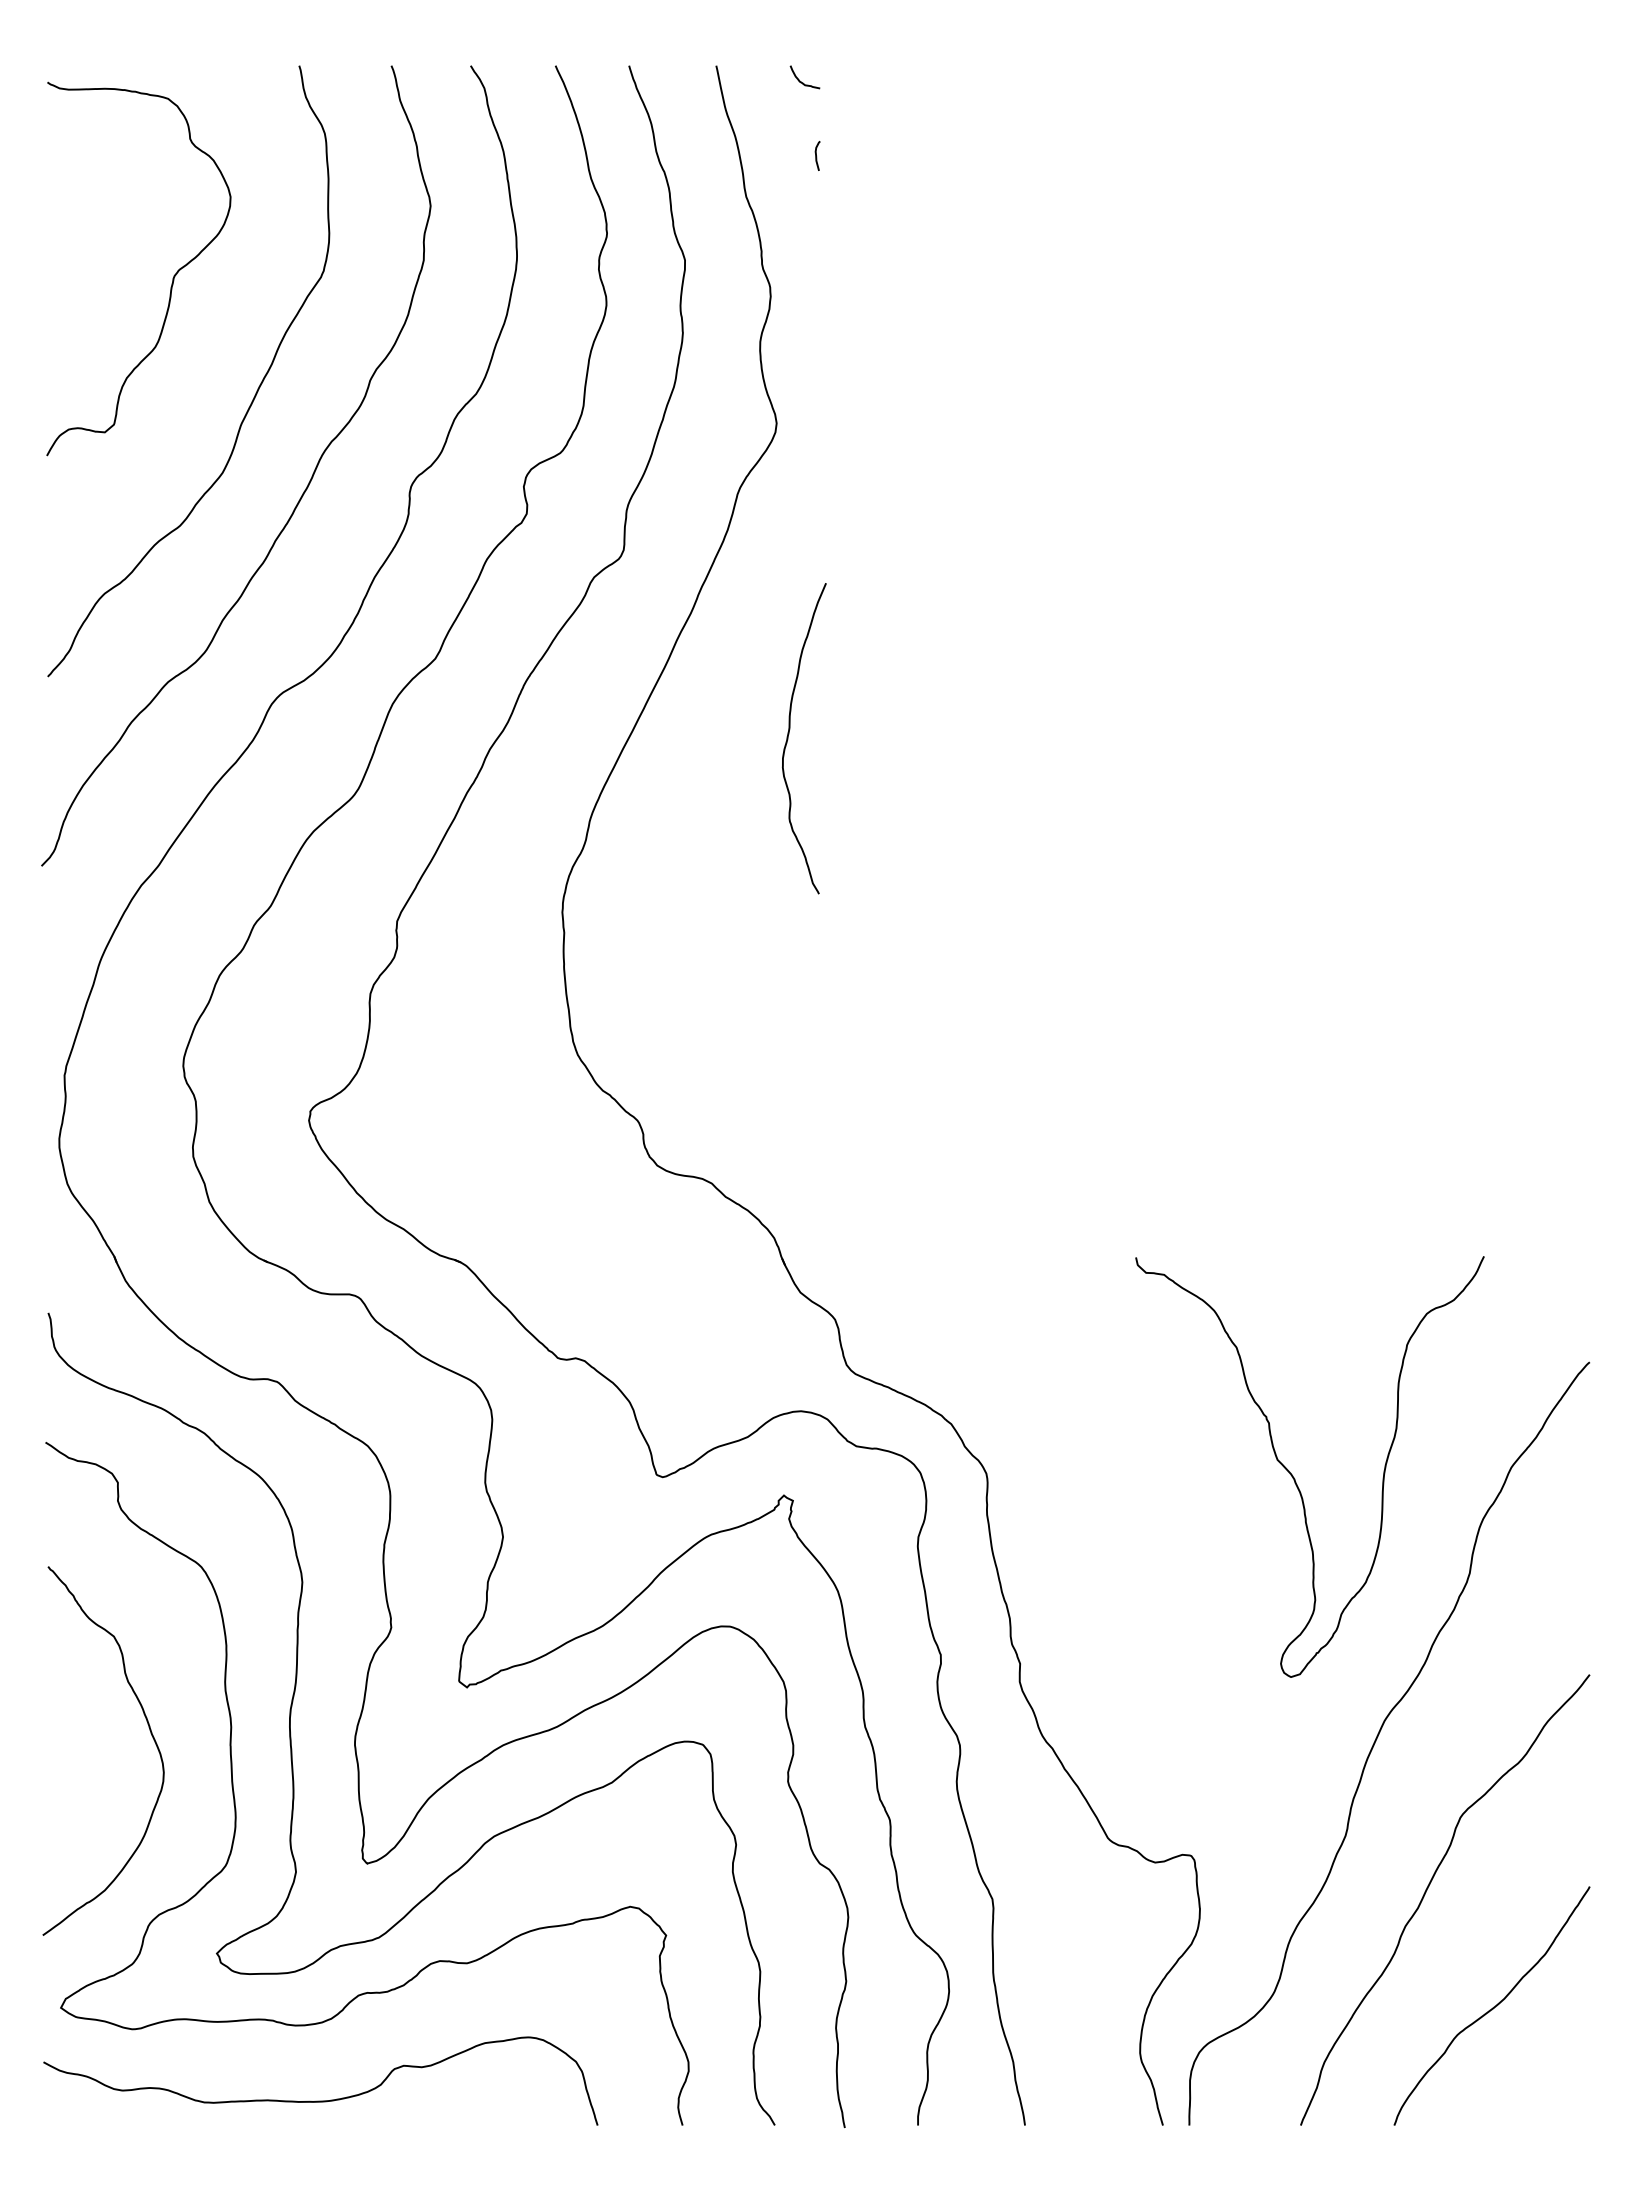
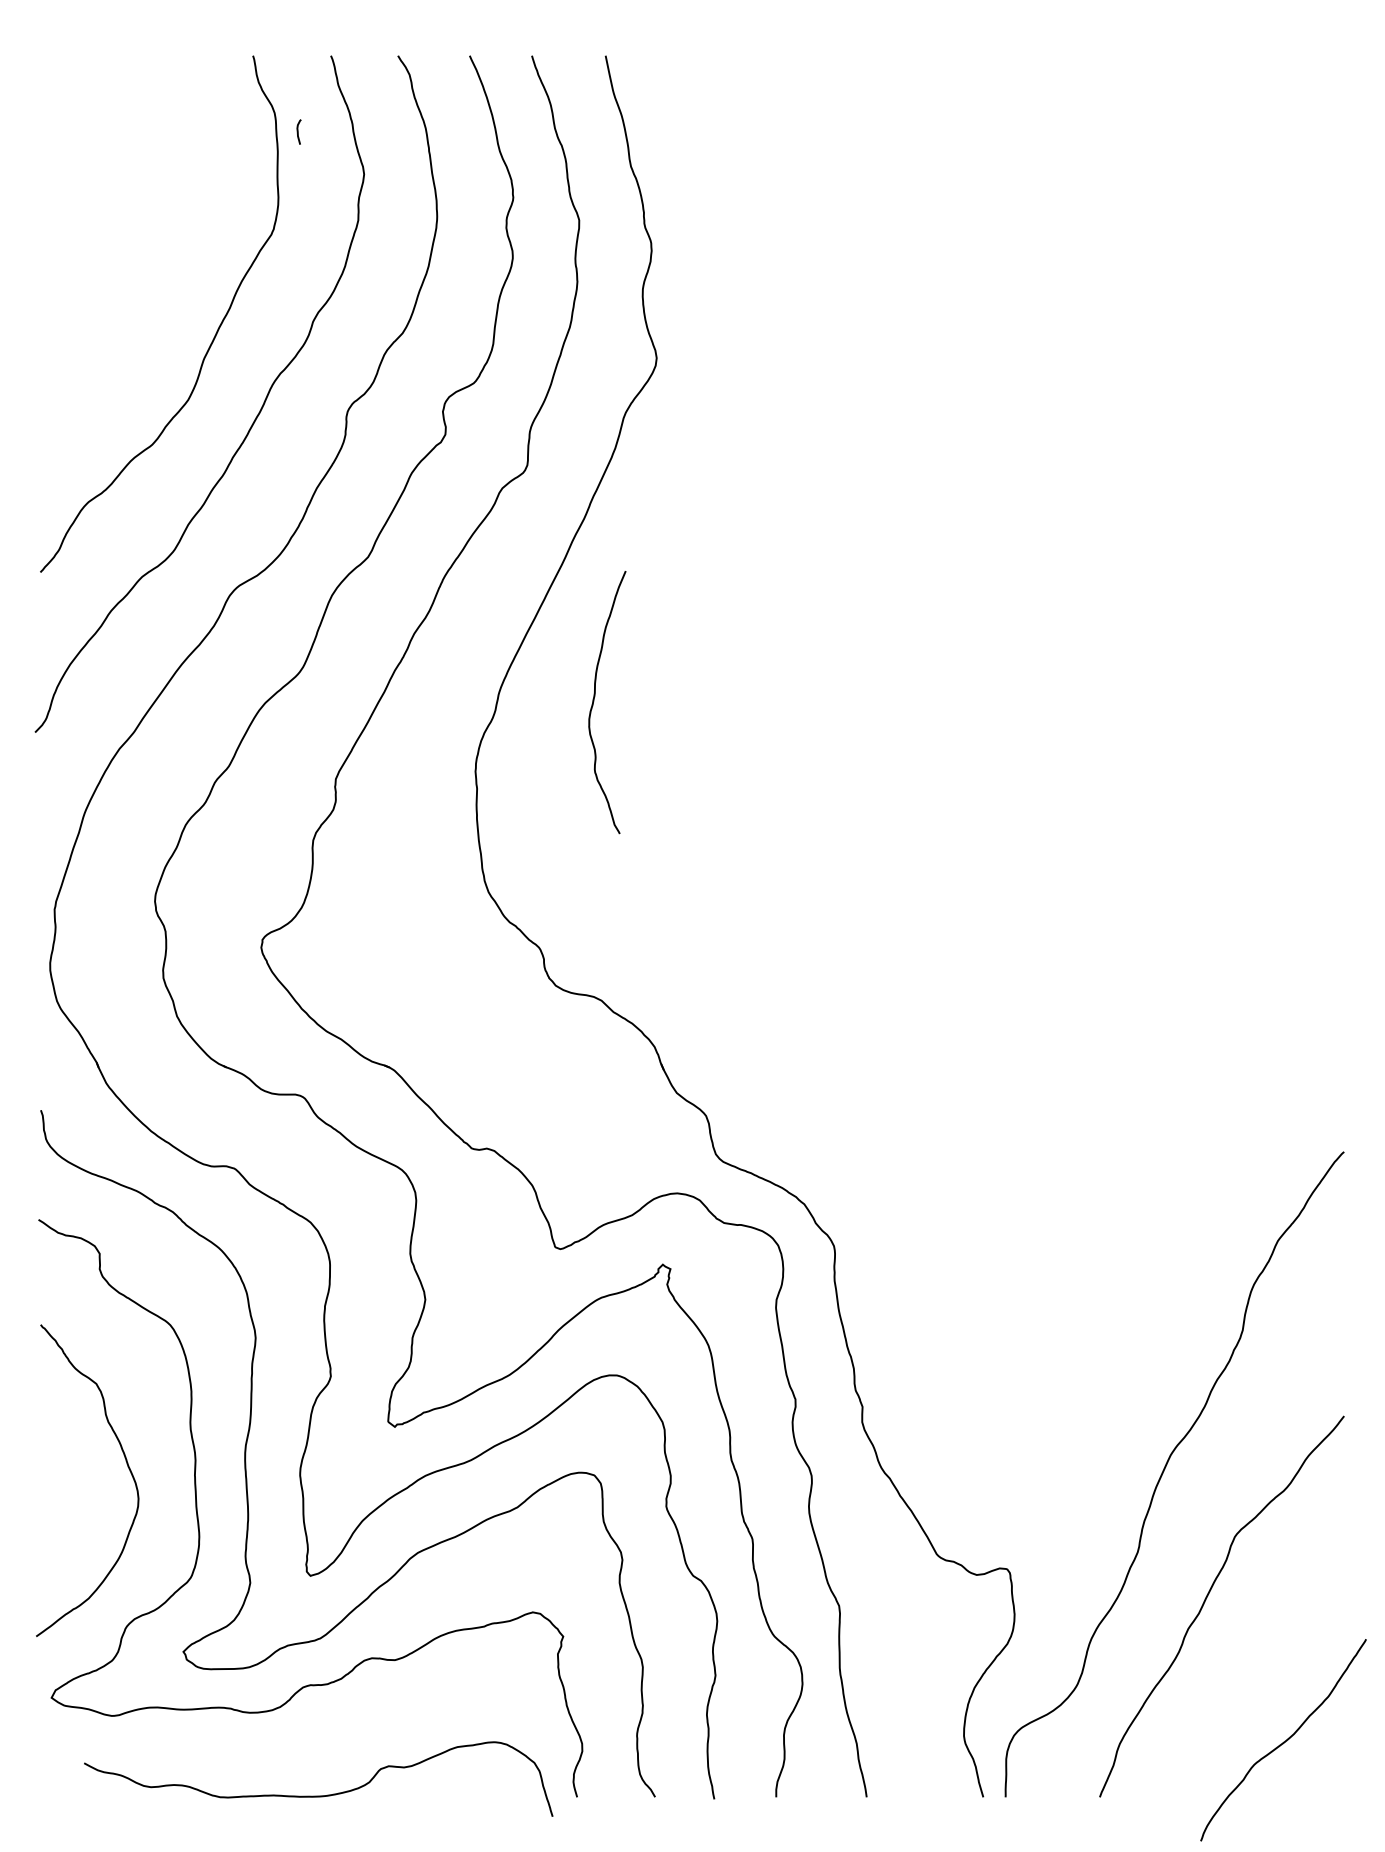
curve: (800, 80) -> (676, 68), removed
curve: (816, 155) -> (298, 131), moved
curve: (172, 278) -> (145, 235), removed
curve: (789, 734) -> (594, 698), moved
curve: (1294, 1477) -> (1094, 1249), removed
curve: (1493, 2006) -> (1284, 1740), moved
curve: (320, 2100) -> (318, 1795), moved

